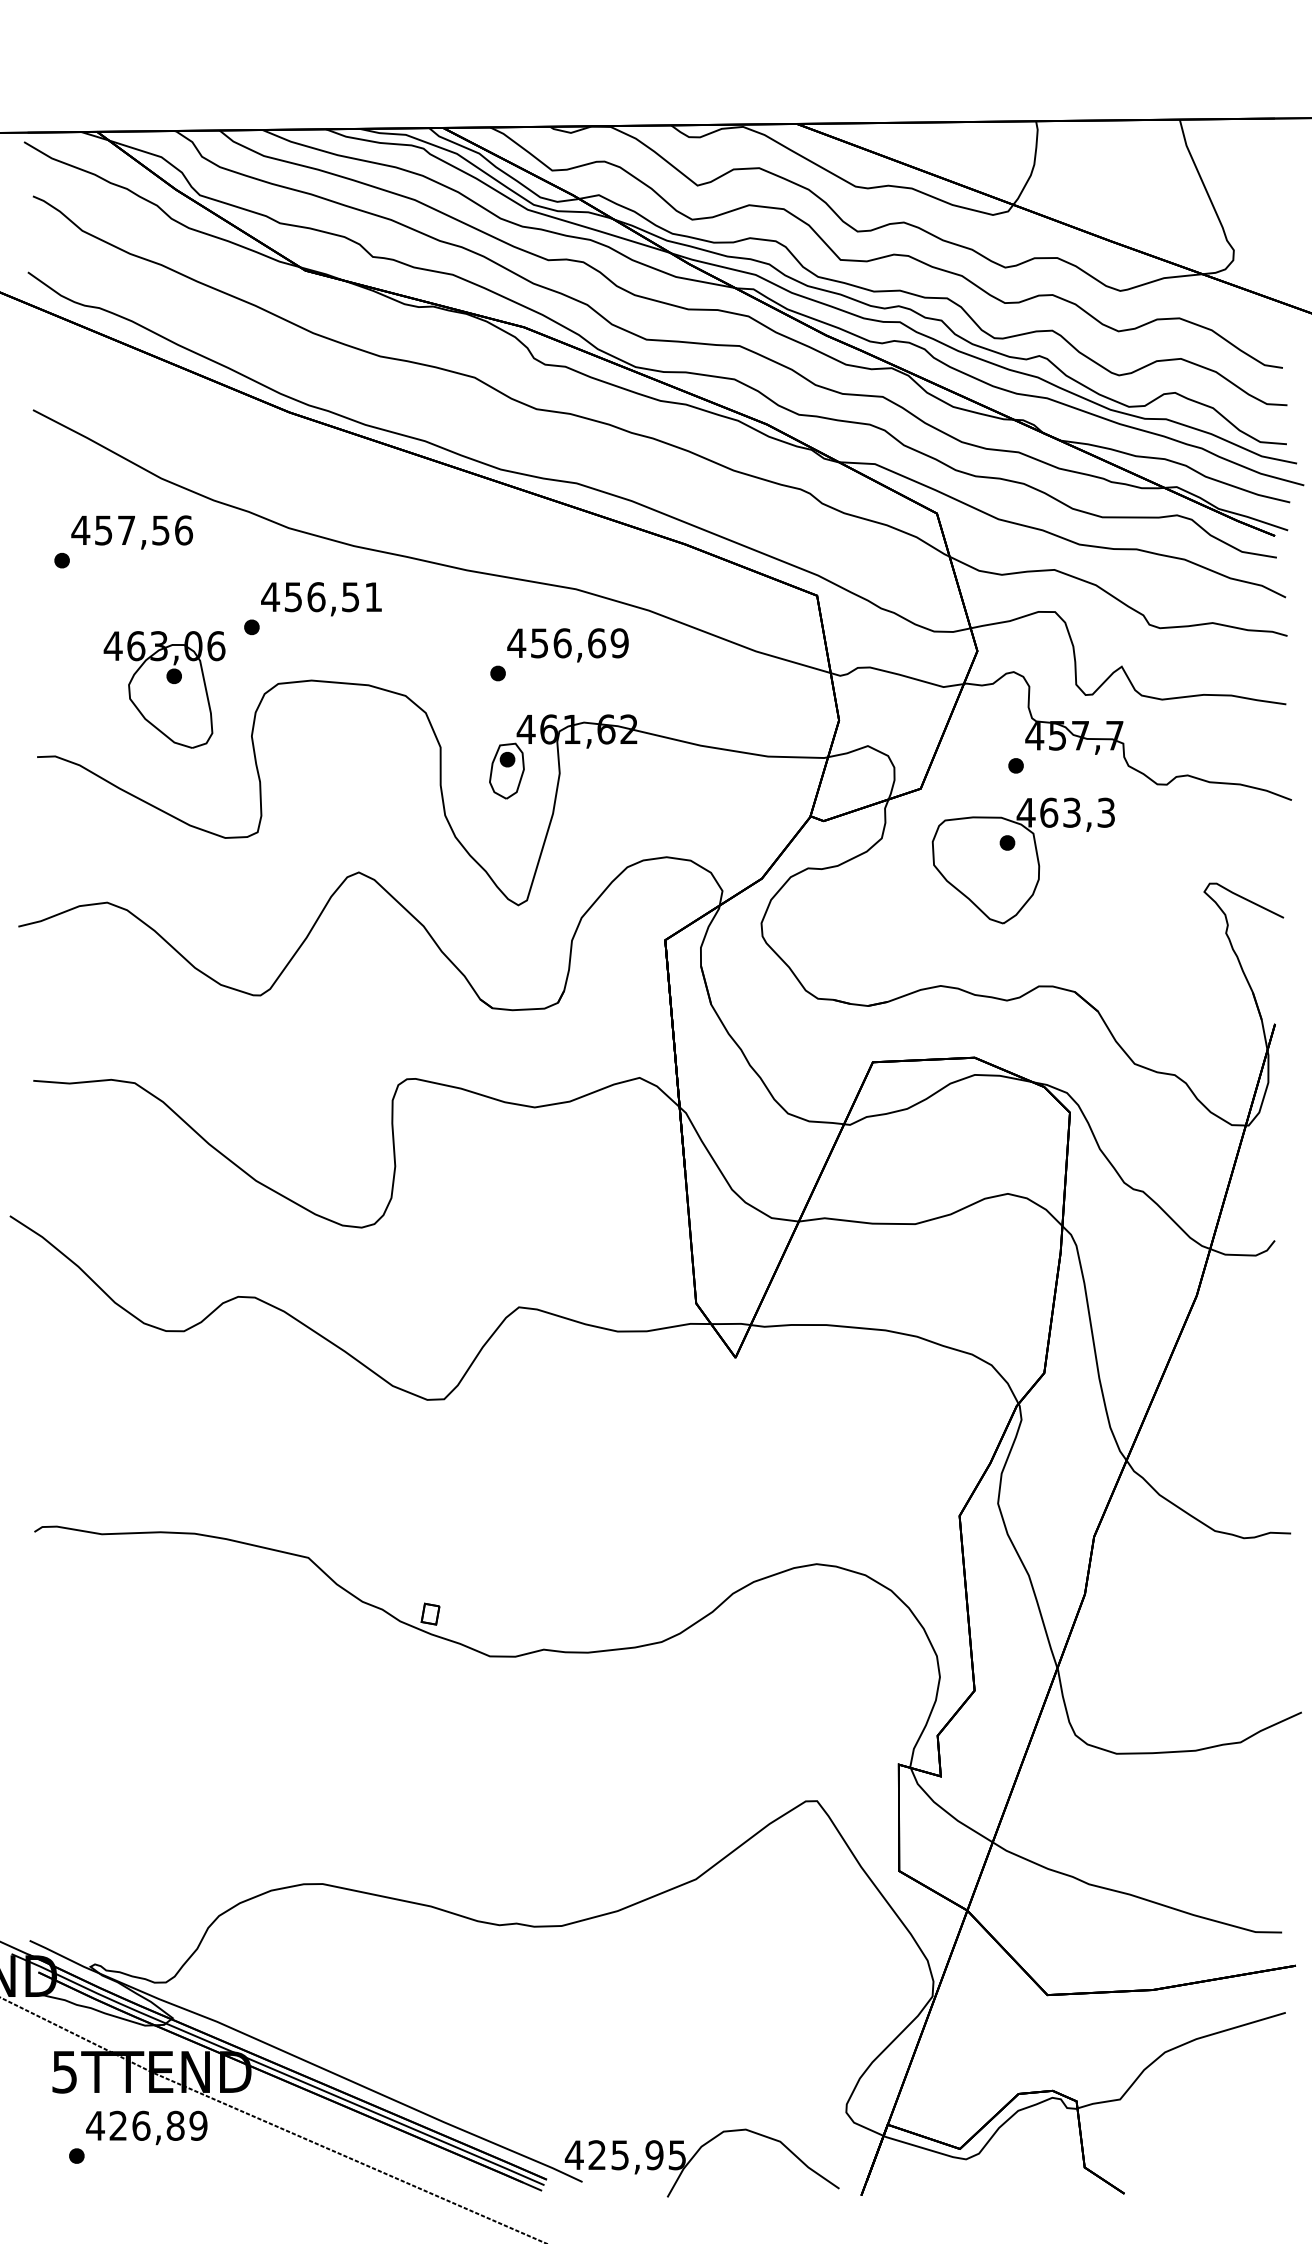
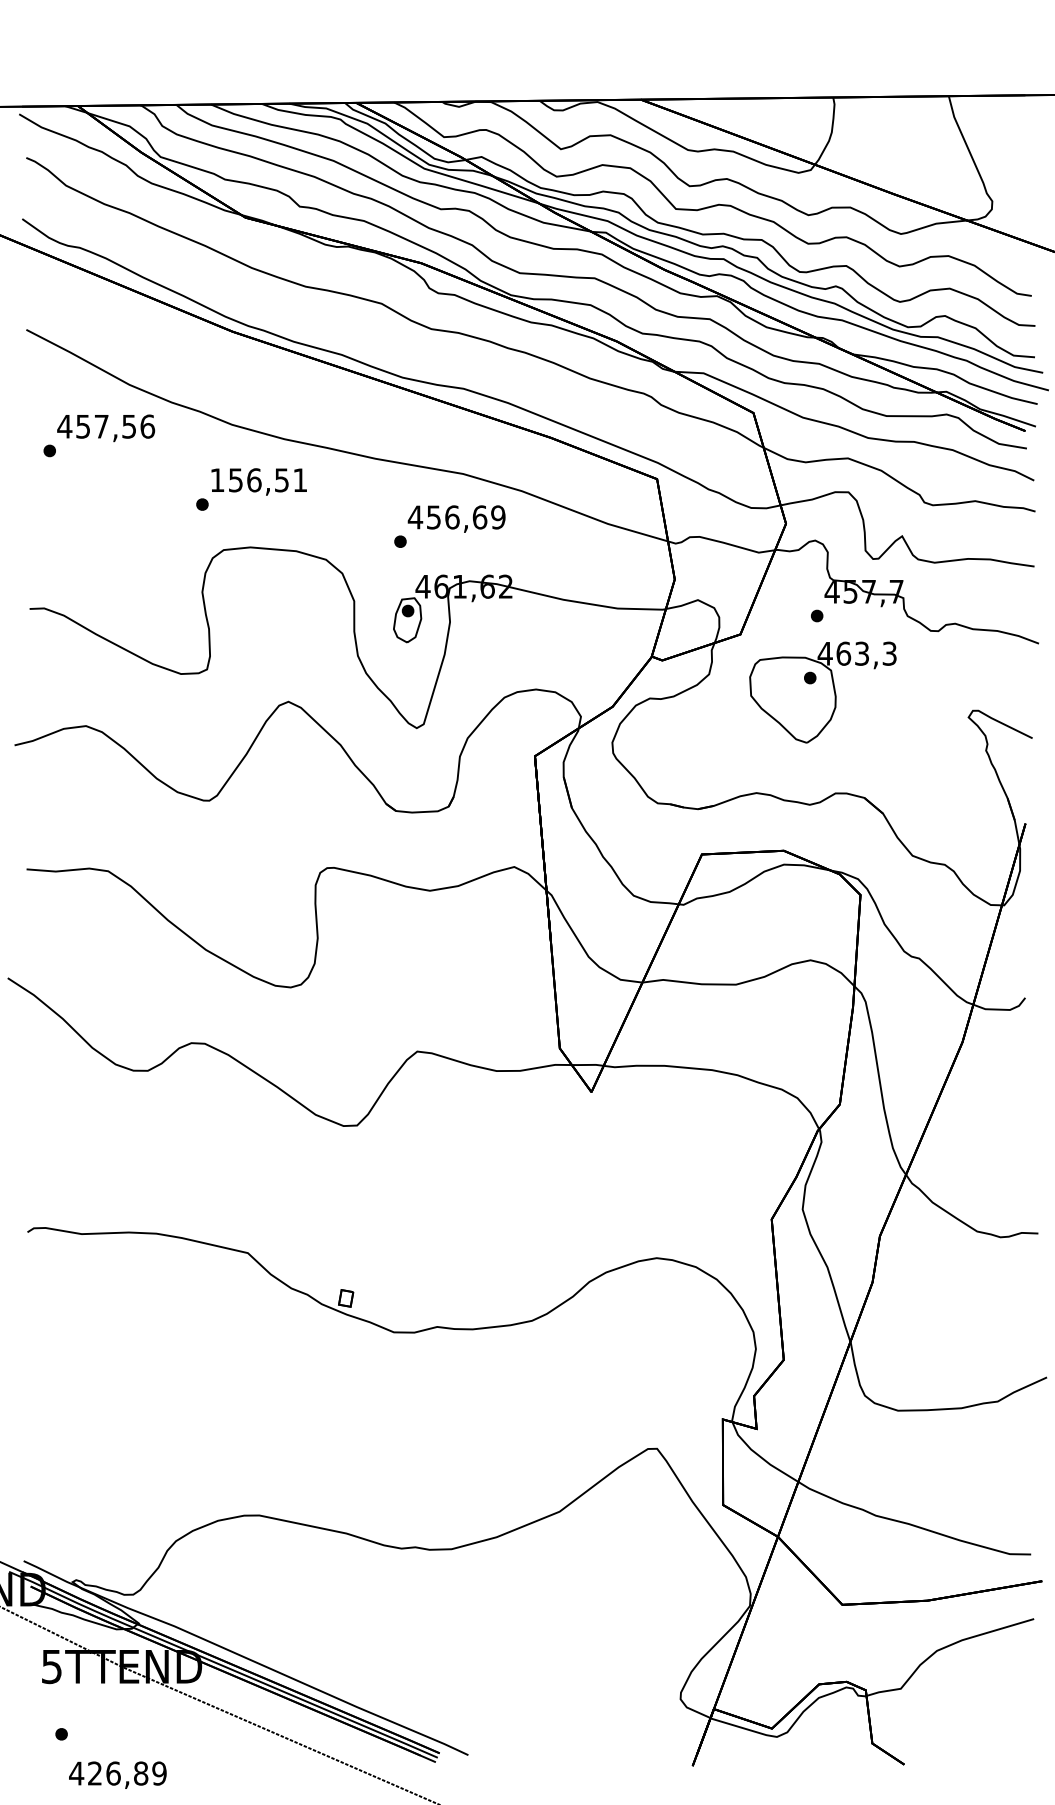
text: (270, 596) -> (217, 479), 456,51 -> 156,51
part: (164, 689) -> (132, 554), removed
text: (146, 2127) -> (117, 1774), moved
part: (693, 2158) -> (557, 1736), removed

